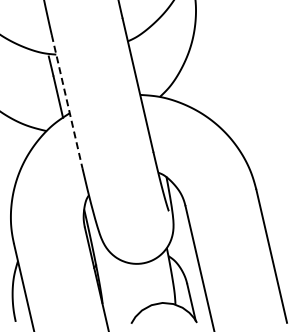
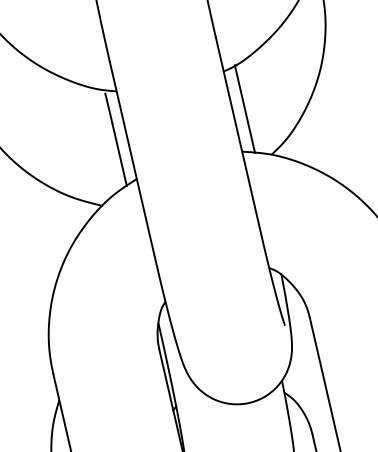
line: (141, 66) -> (244, 109), added
line: (67, 102) -> (133, 162), dashed -> solid

